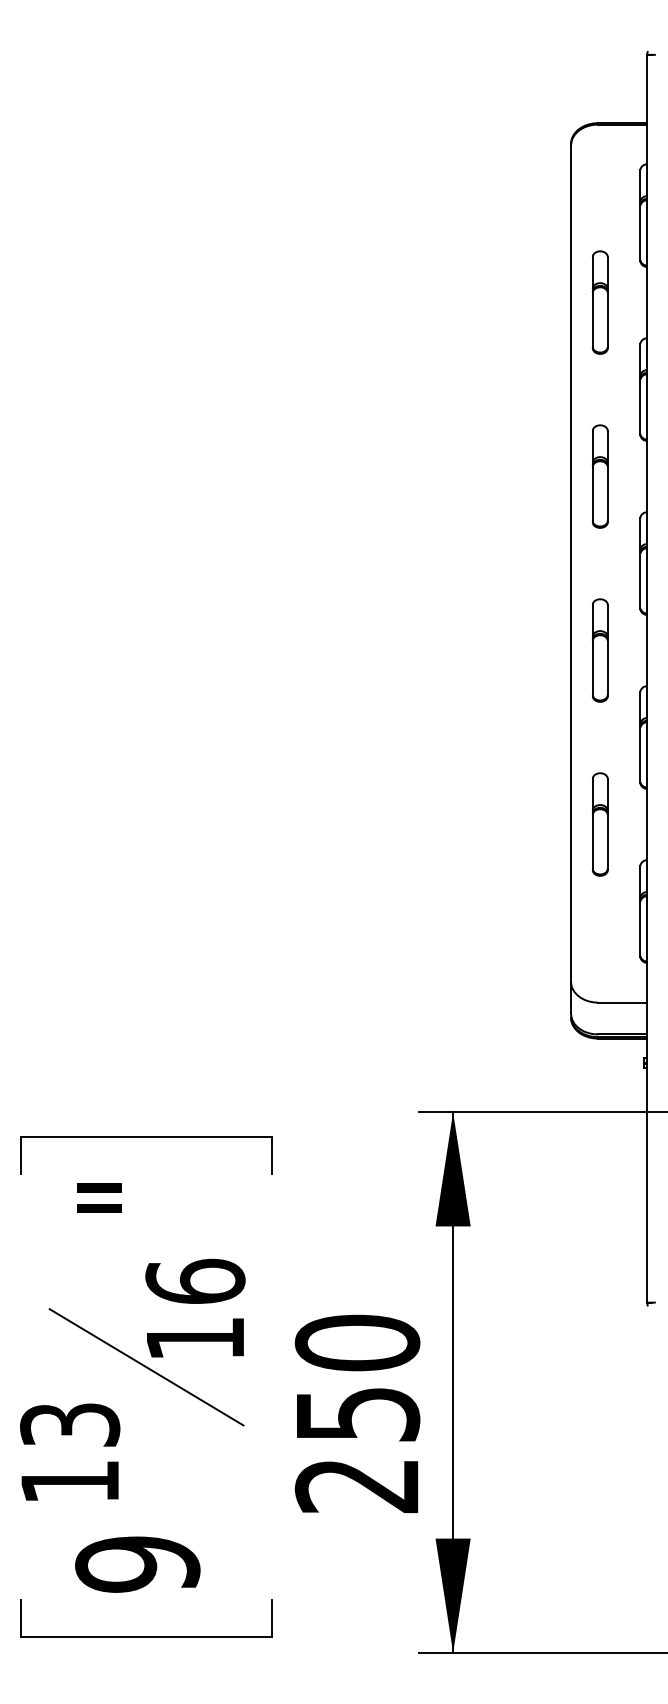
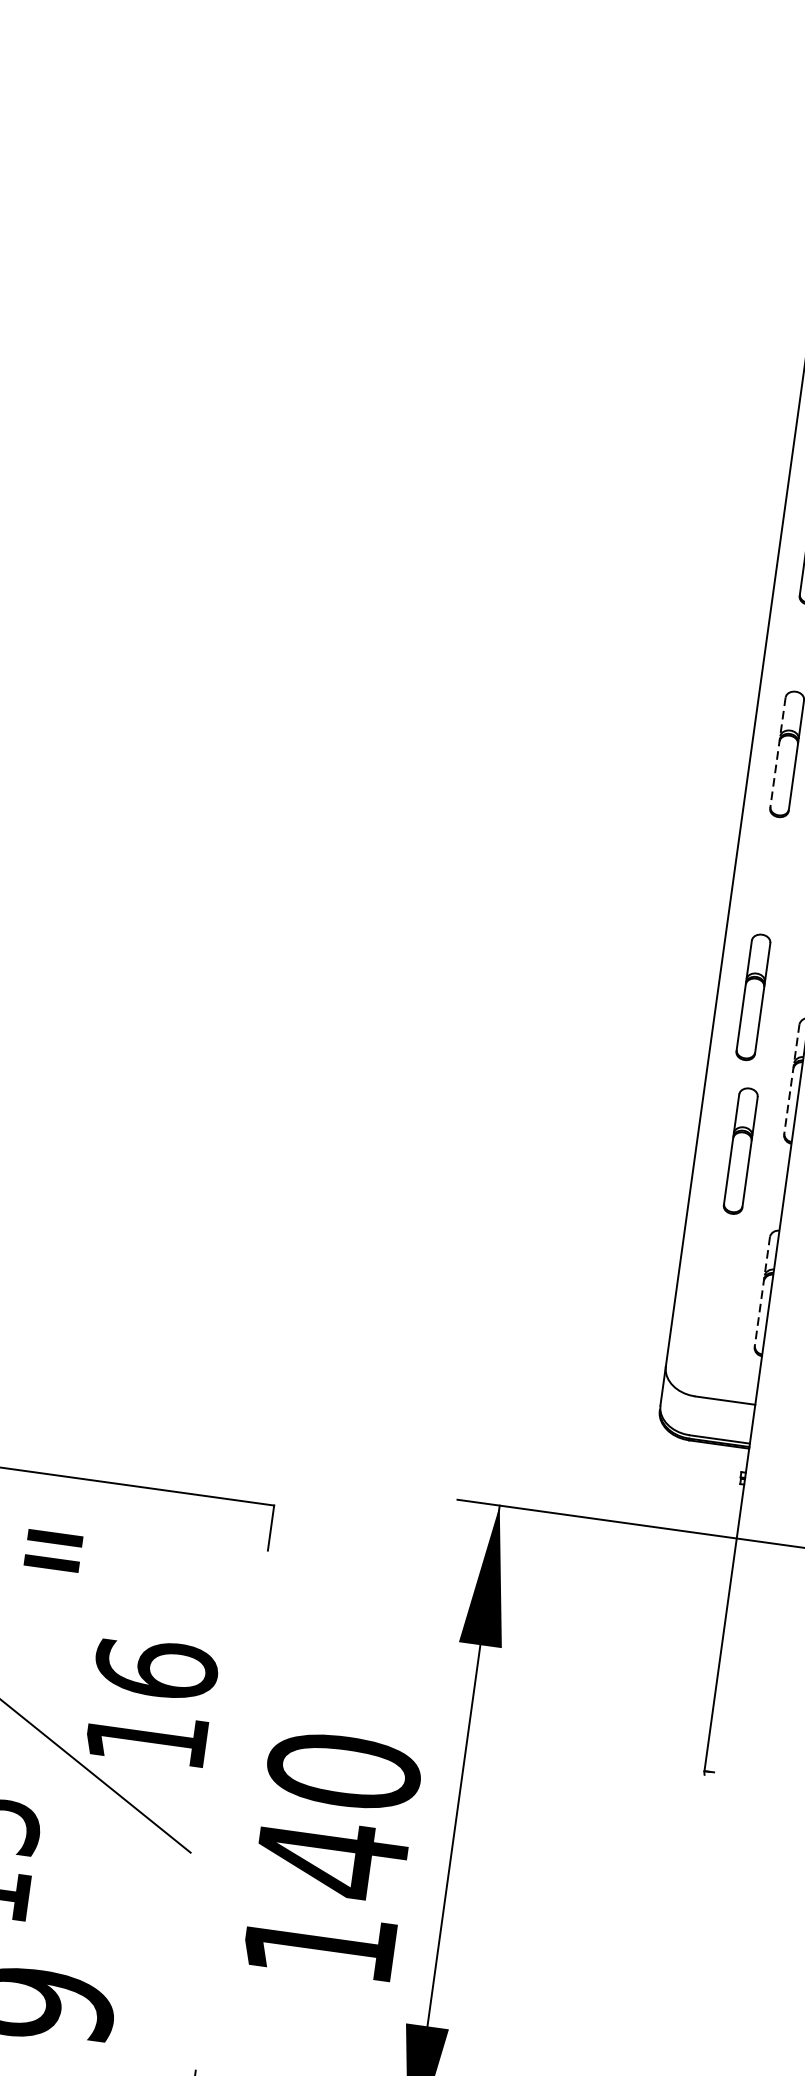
line: (592, 476) -> (777, 752), solid -> dashed
part: (600, 650) -> (753, 997), moved
line: (640, 737) -> (792, 1079), solid -> dashed
part: (600, 824) -> (741, 1151), moved
line: (640, 911) -> (762, 1292), solid -> dashed
text: (357, 1449) -> (325, 1901), 250 -> 140

